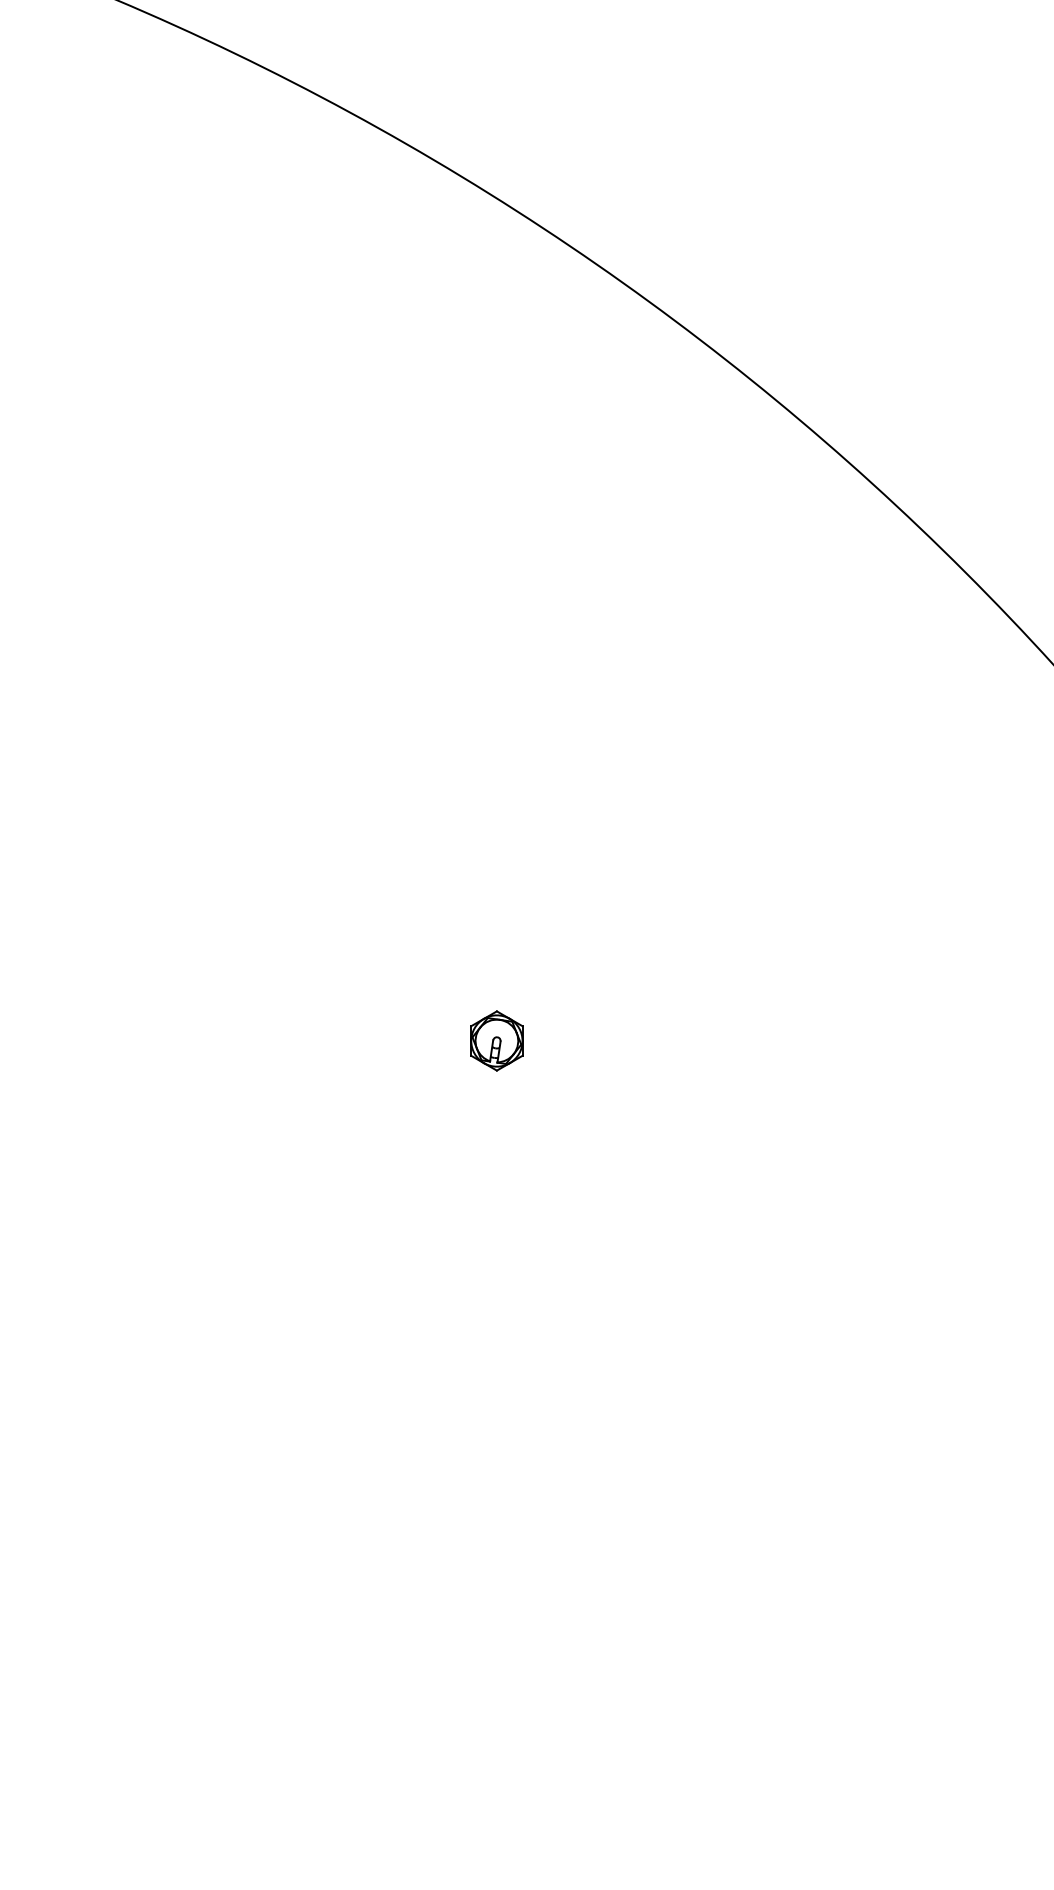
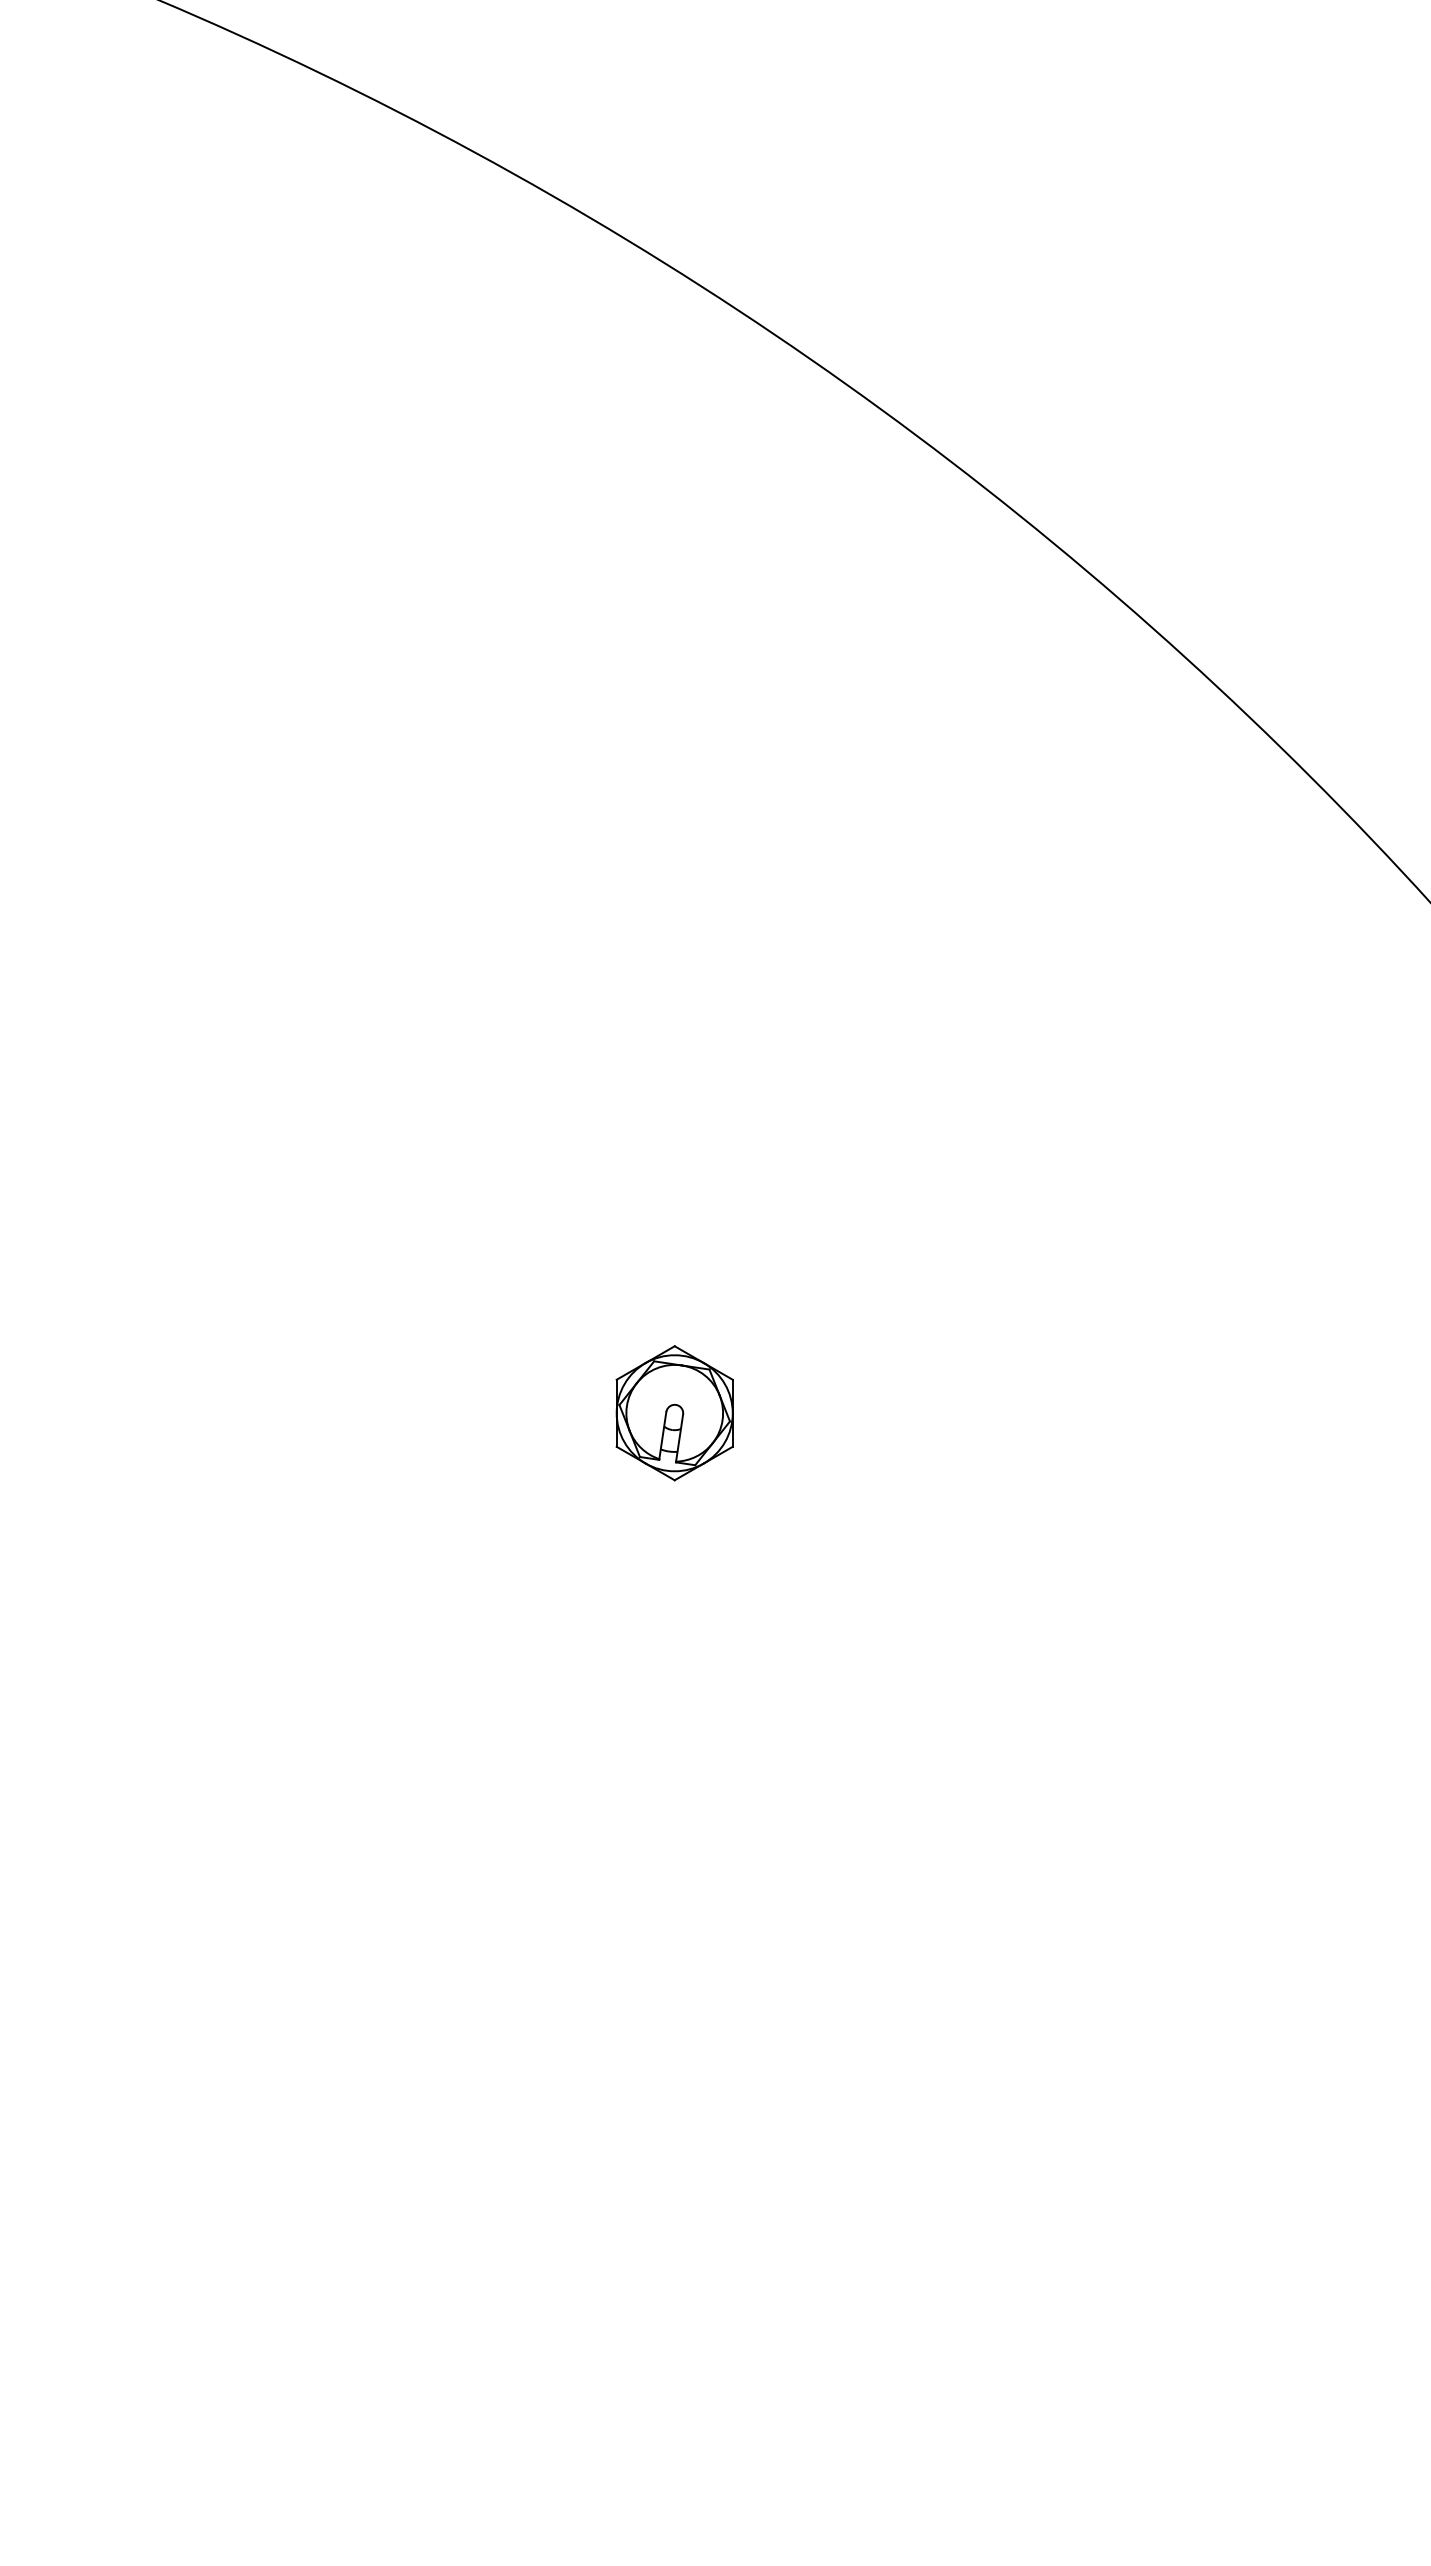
part: (496, 1041) -> (674, 1413), size x1.67

